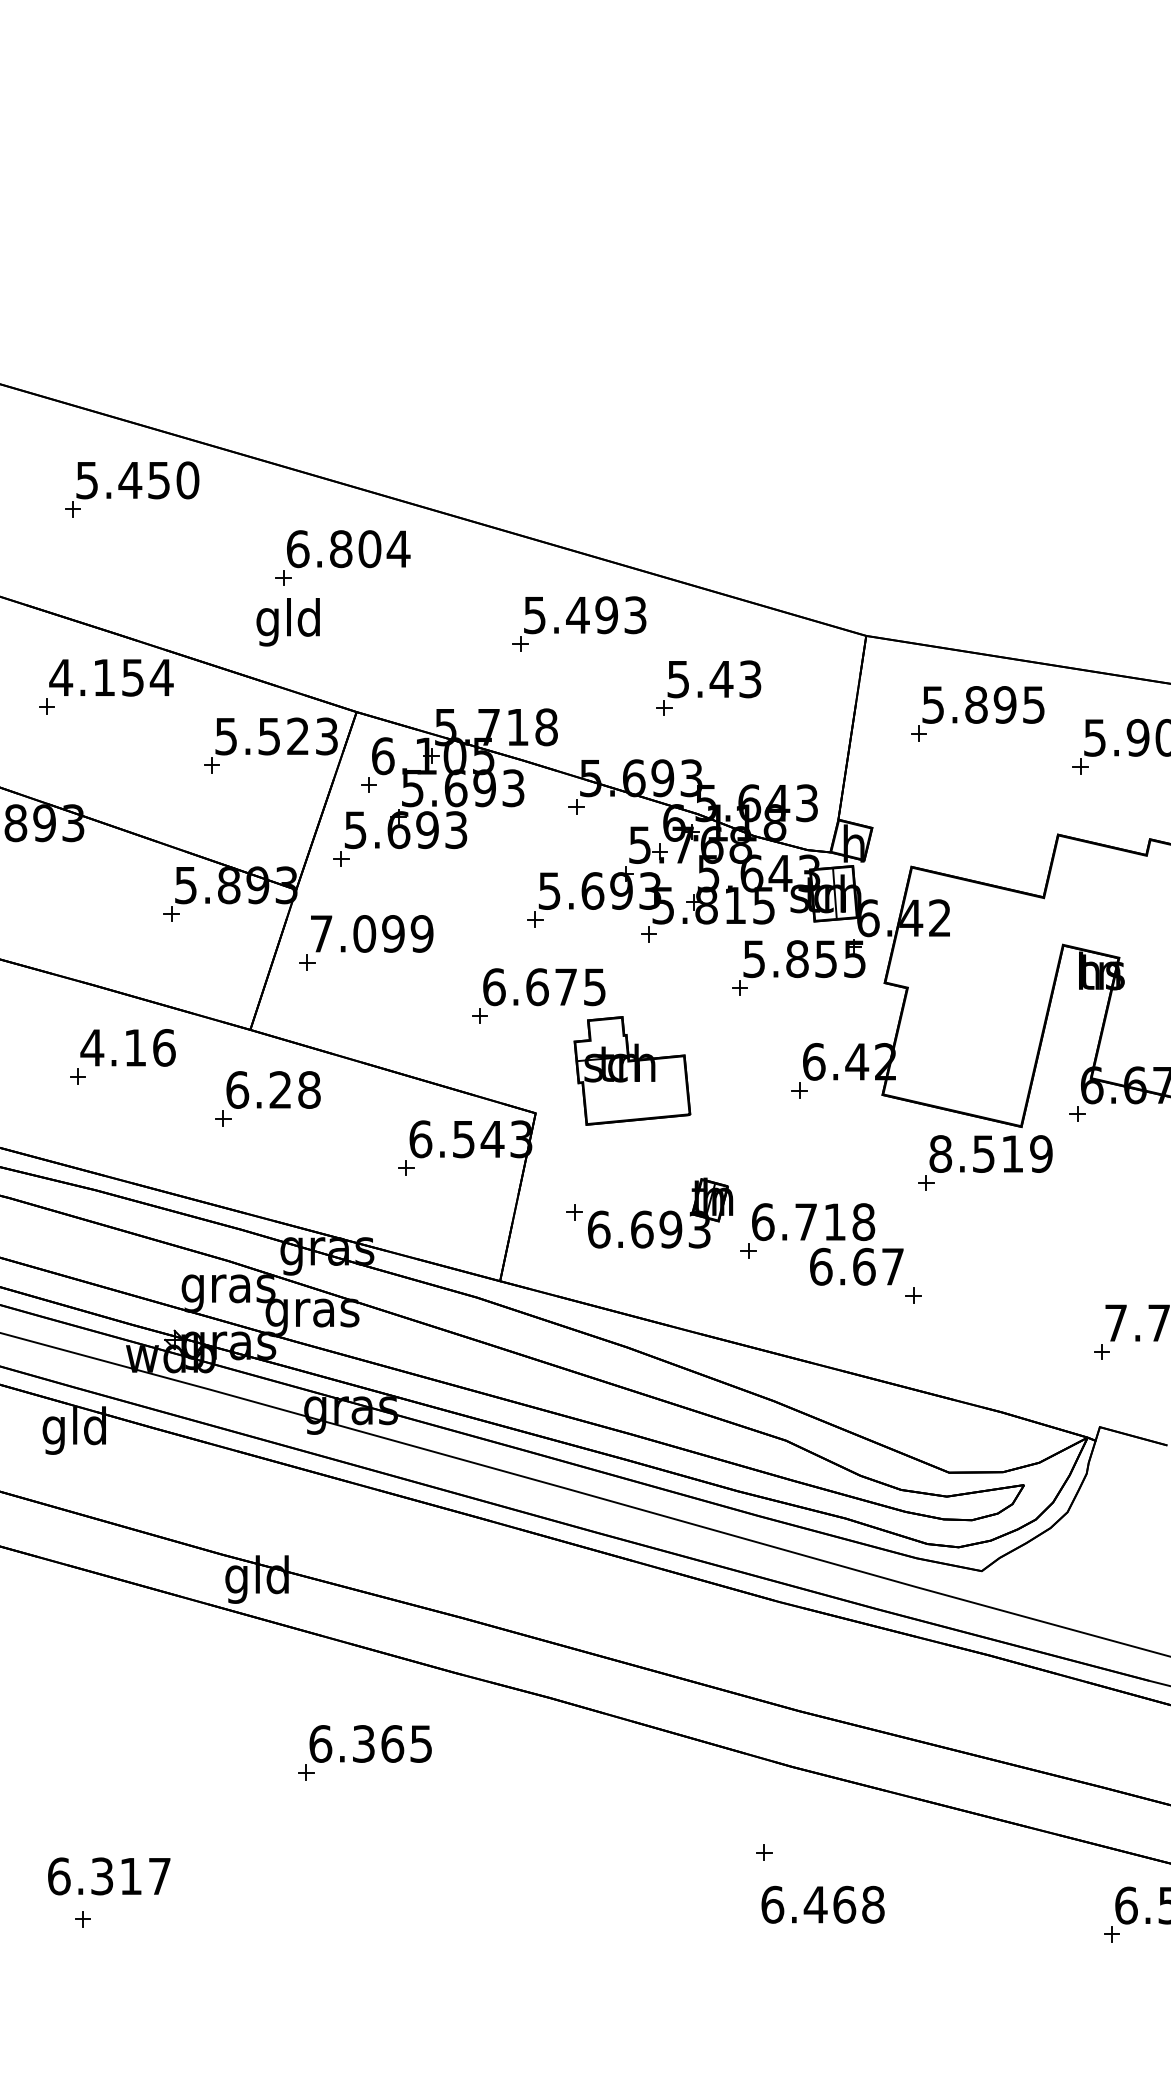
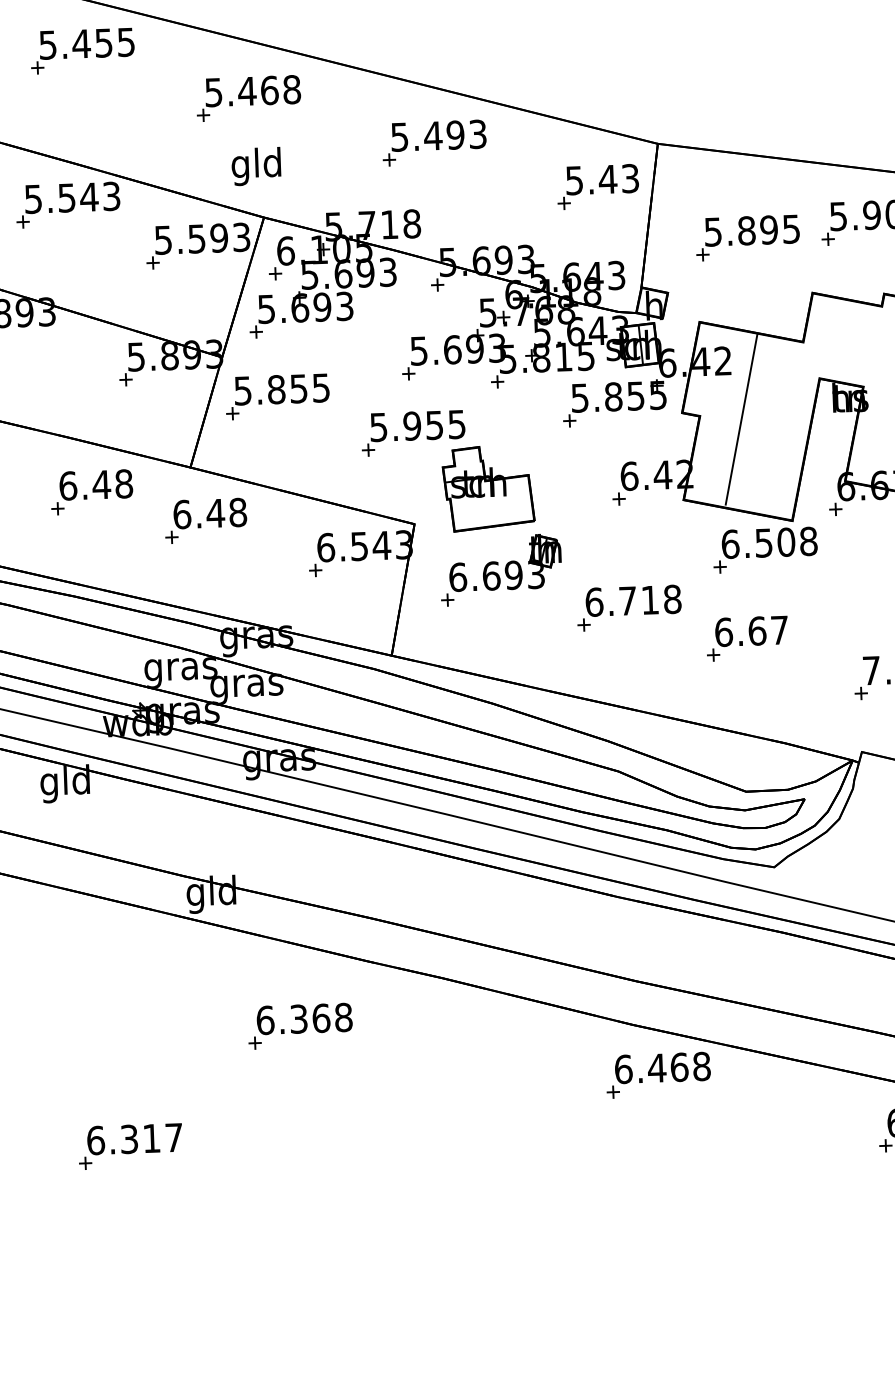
text: (187, 480) -> (125, 42), 5.450 -> 5.455
text: (348, 549) -> (253, 91), 6.804 -> 5.468
text: (287, 622) -> (255, 166), moved
text: (111, 677) -> (72, 197), 4.154 -> 5.543
part: (708, 687) -> (598, 186), moved
part: (977, 713) -> (747, 237), moved
text: (297, 736) -> (218, 238), 5.523 -> 5.593
text: (371, 933) -> (281, 389), 7.099 -> 5.855
text: (529, 987) -> (406, 426), 6.675 -> 5.955
line: (960, 993) -> (741, 419), added
text: (127, 1047) -> (95, 484), 4.16 -> 6.48
text: (280, 1089) -> (215, 512), 6.28 -> 6.48
text: (990, 1153) -> (769, 542), 8.519 -> 6.508
part: (660, 1212) -> (505, 562), moved
text: (856, 1266) -> (751, 631), moved
text: (421, 1743) -> (343, 1017), 6.365 -> 6.368
text: (109, 1876) -> (135, 1139), moved
text: (822, 1904) -> (662, 1067), moved

